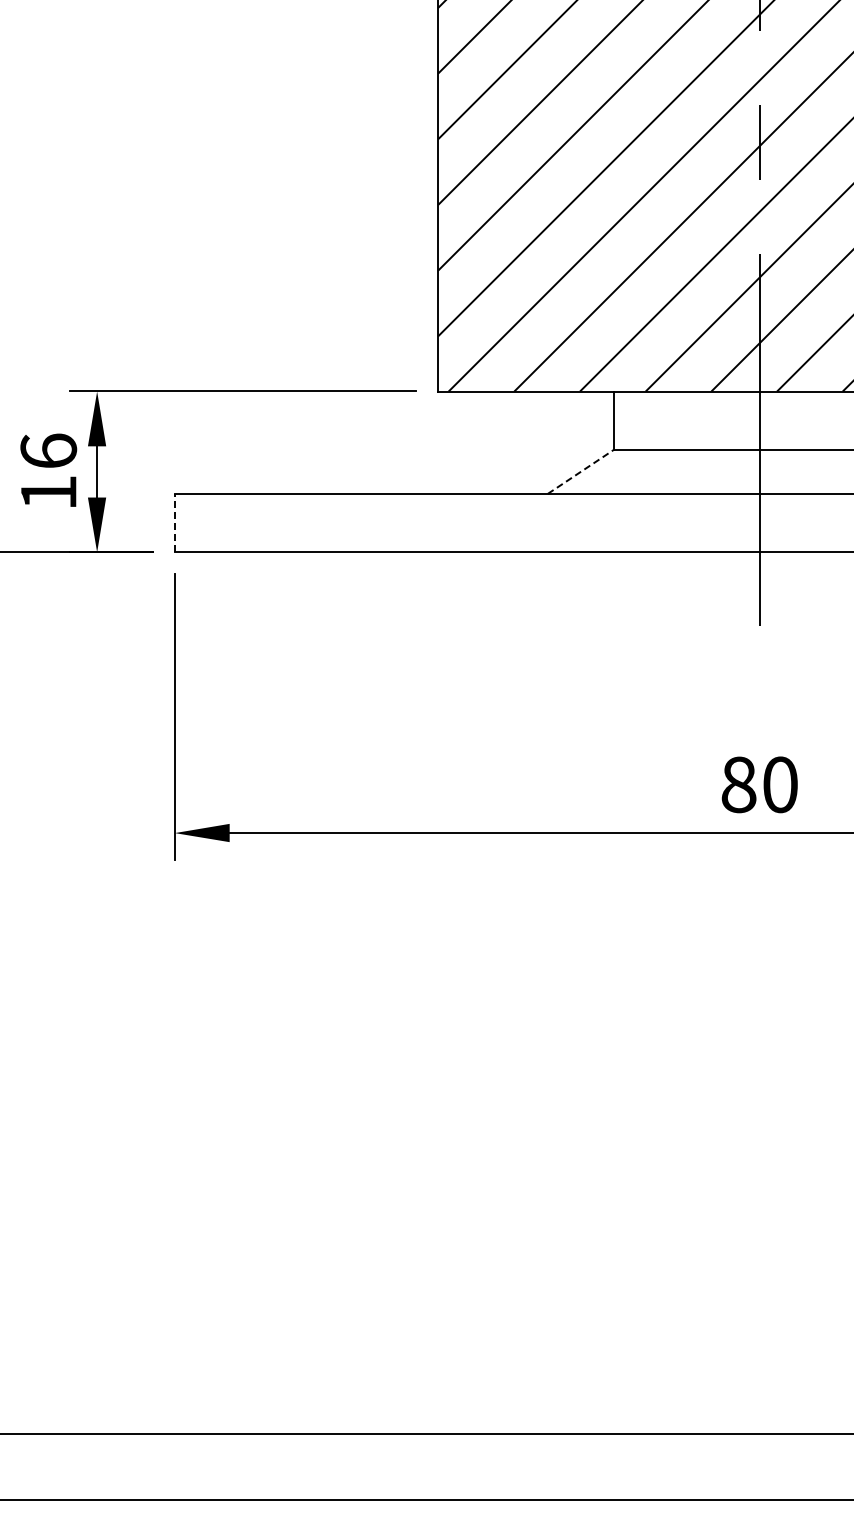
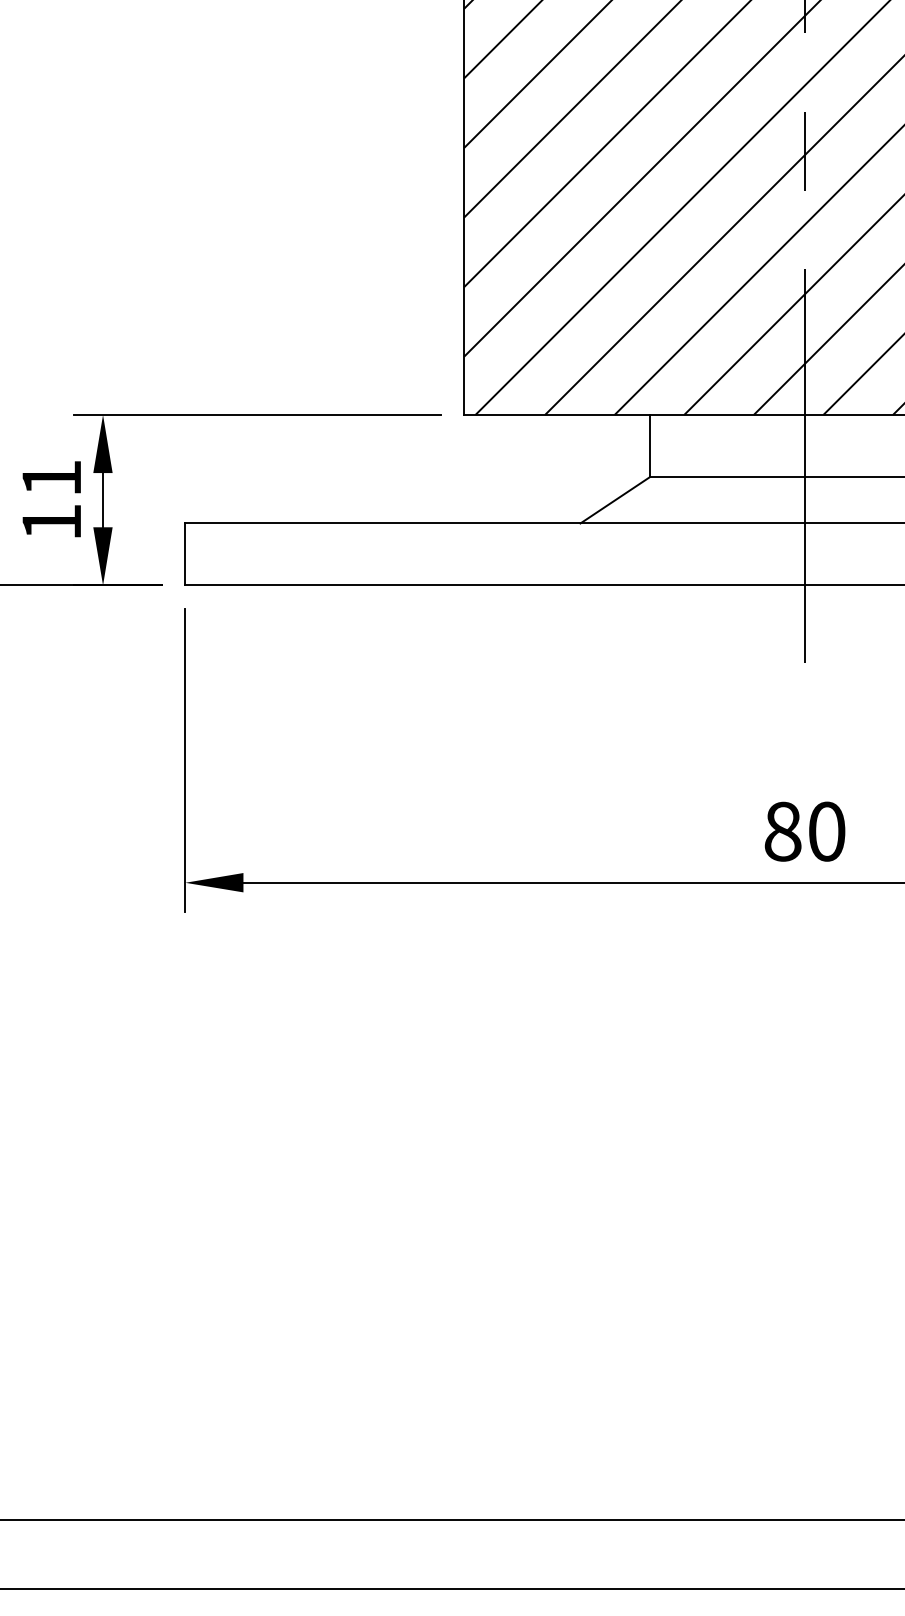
text: (48, 450) -> (51, 477), 16 -> 11
line: (580, 471) -> (615, 499), dashed -> solid
line: (174, 522) -> (185, 553), dashed -> solid

